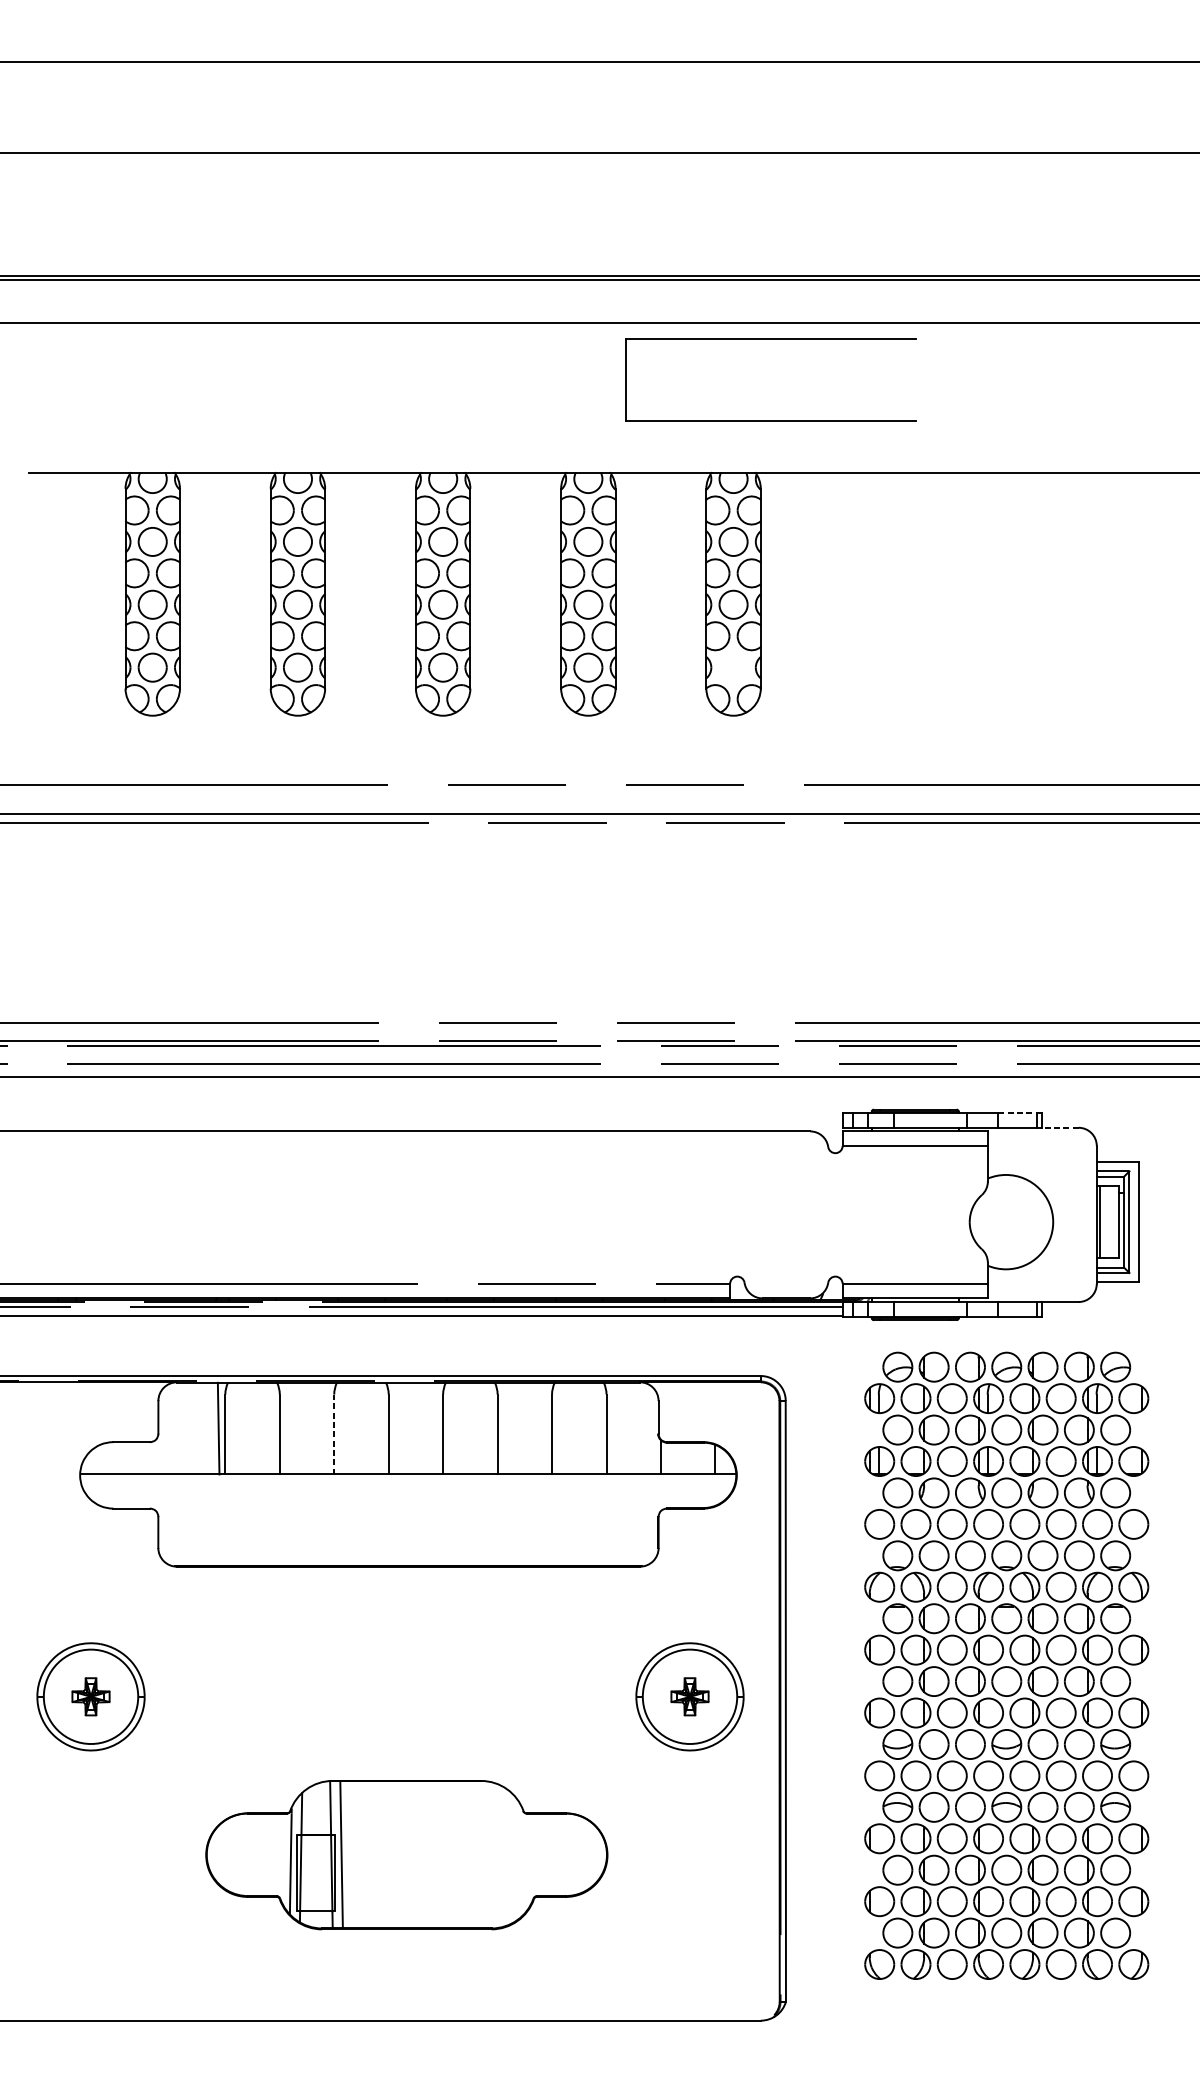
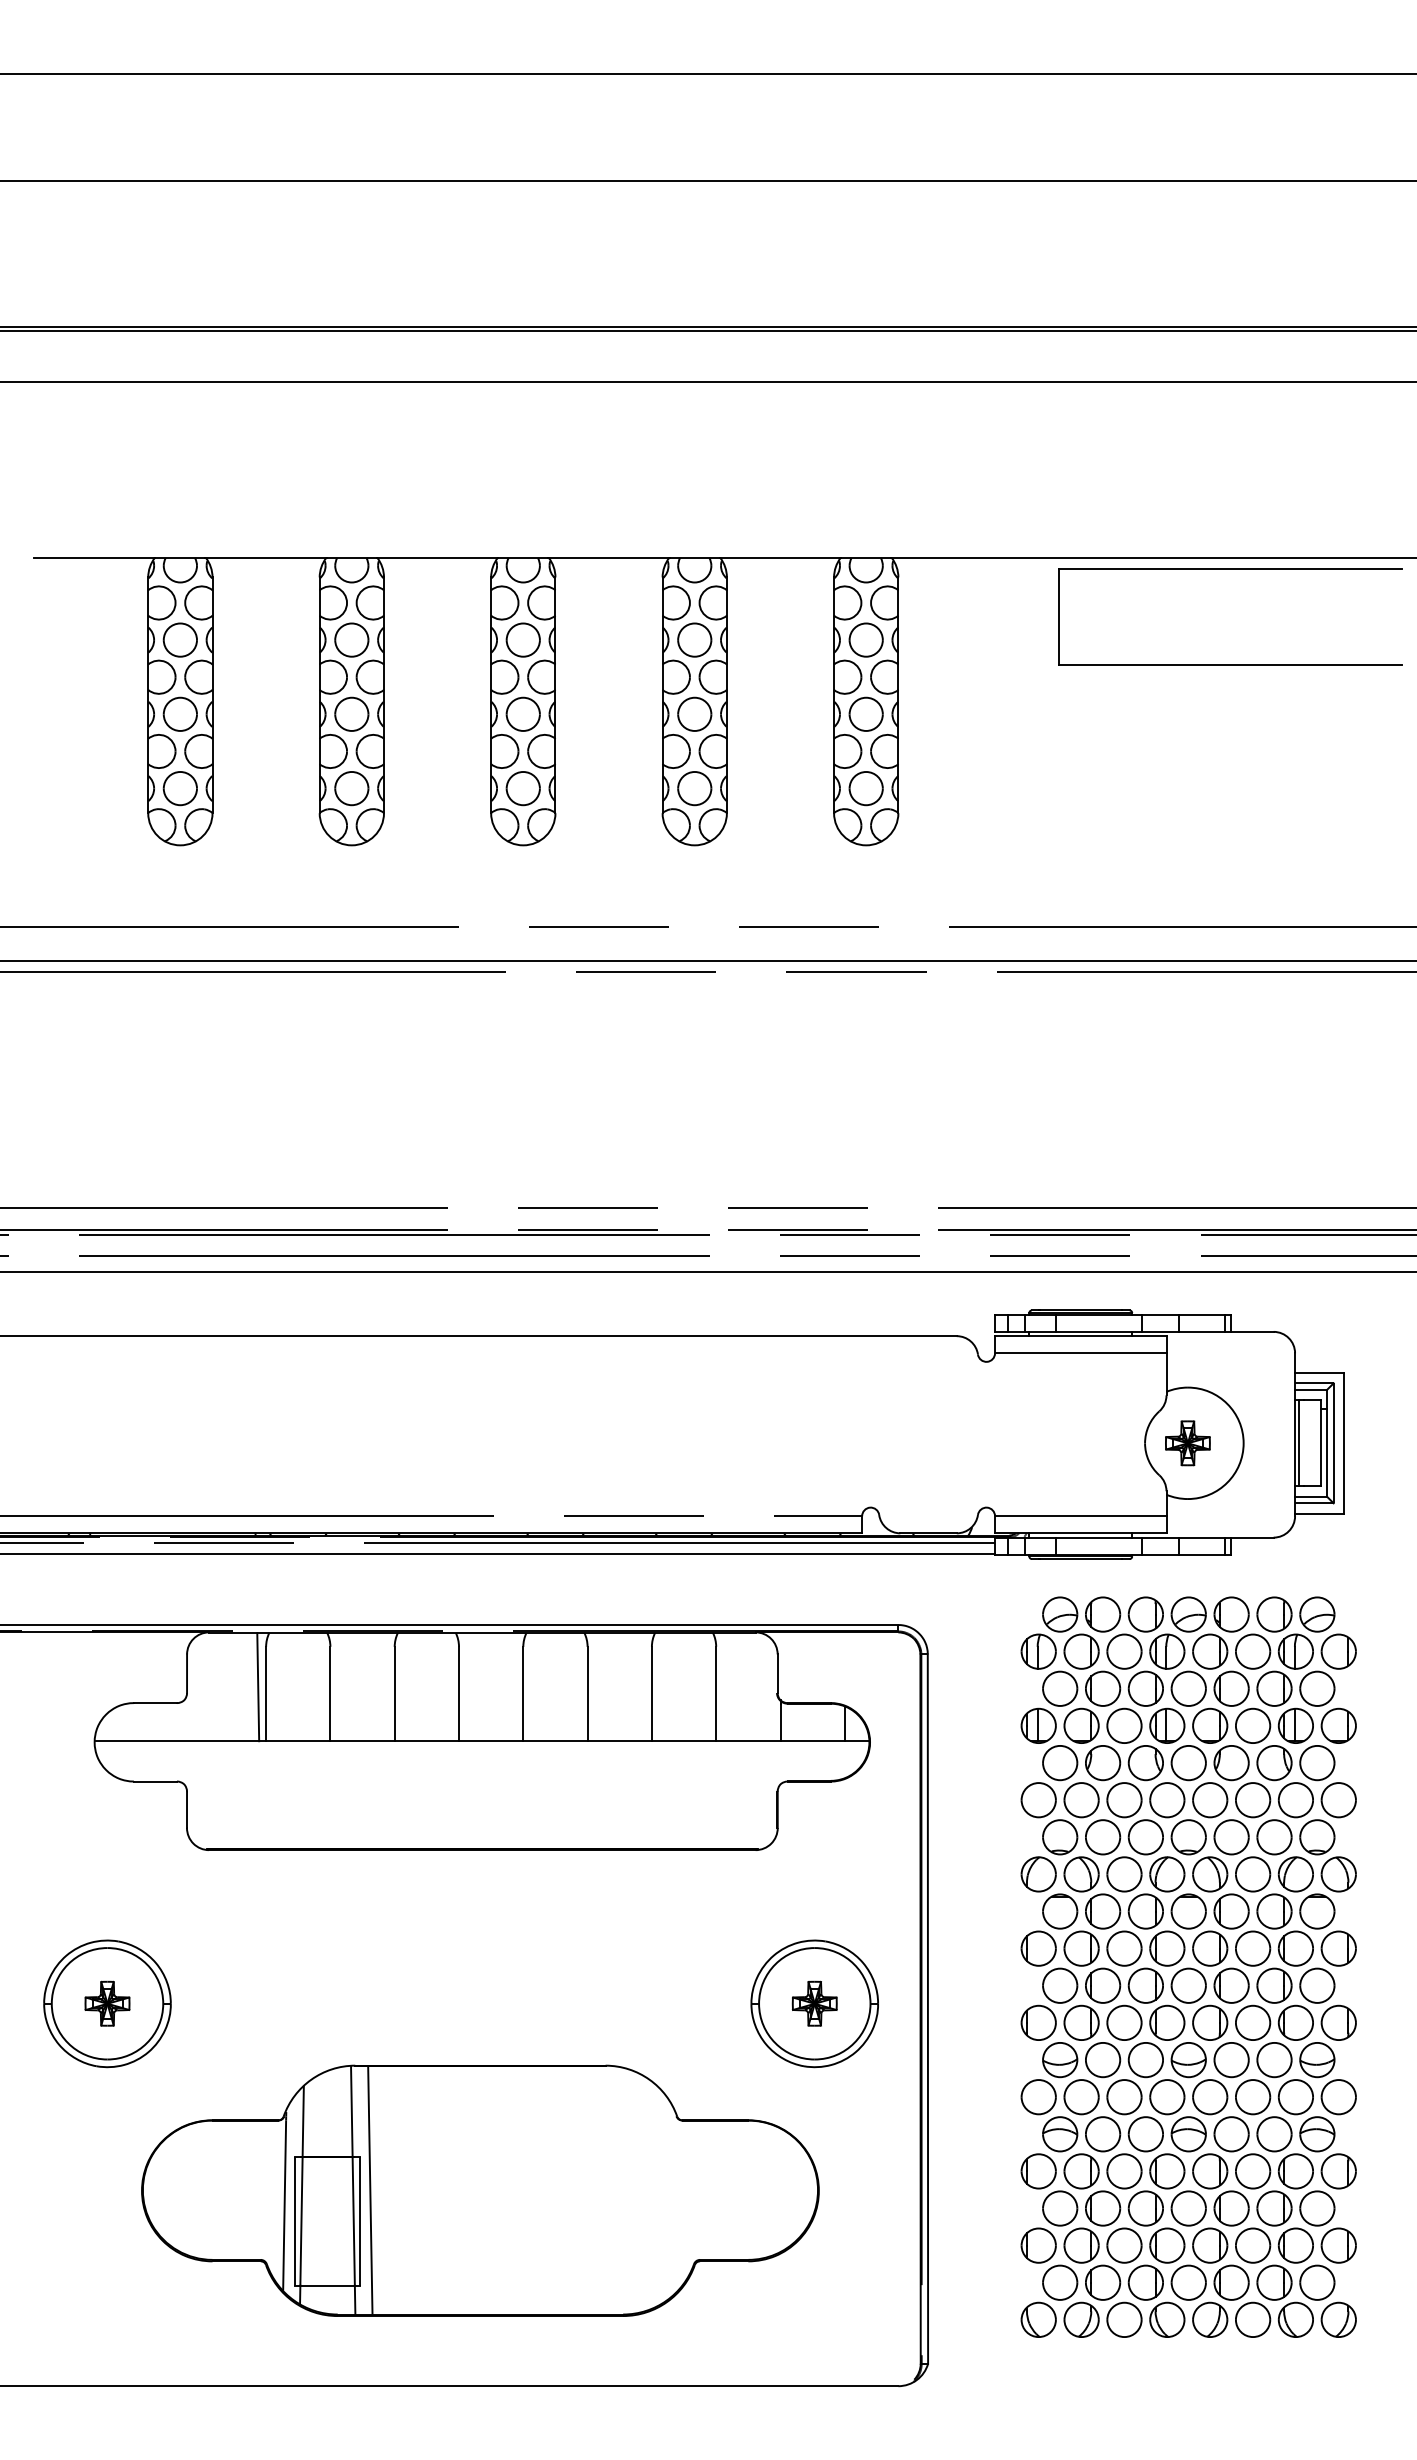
part: (771, 339) -> (1230, 569), moved
part: (732, 667) -> (865, 788), added
line: (1017, 1113) -> (1201, 1314), dashed -> solid
line: (1059, 1127) -> (1251, 1331), dashed -> solid
part: (1005, 1222) -> (1187, 1443), added
line: (334, 1434) -> (394, 1693), dashed -> solid
part: (406, 1854) -> (480, 2190), size x1.43

